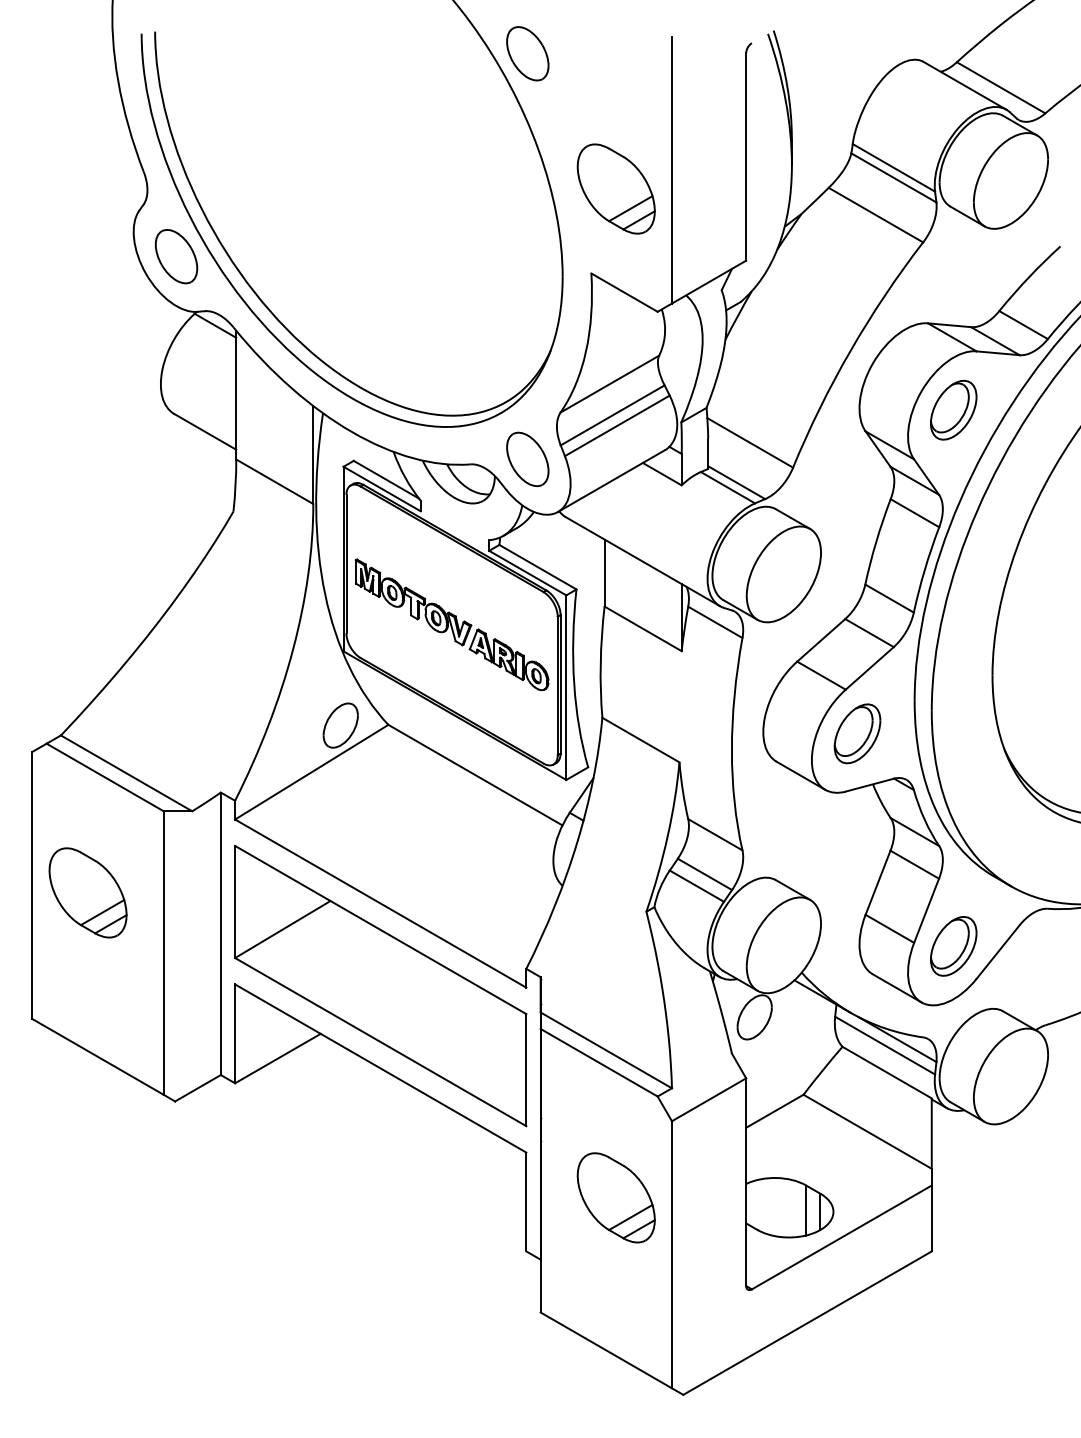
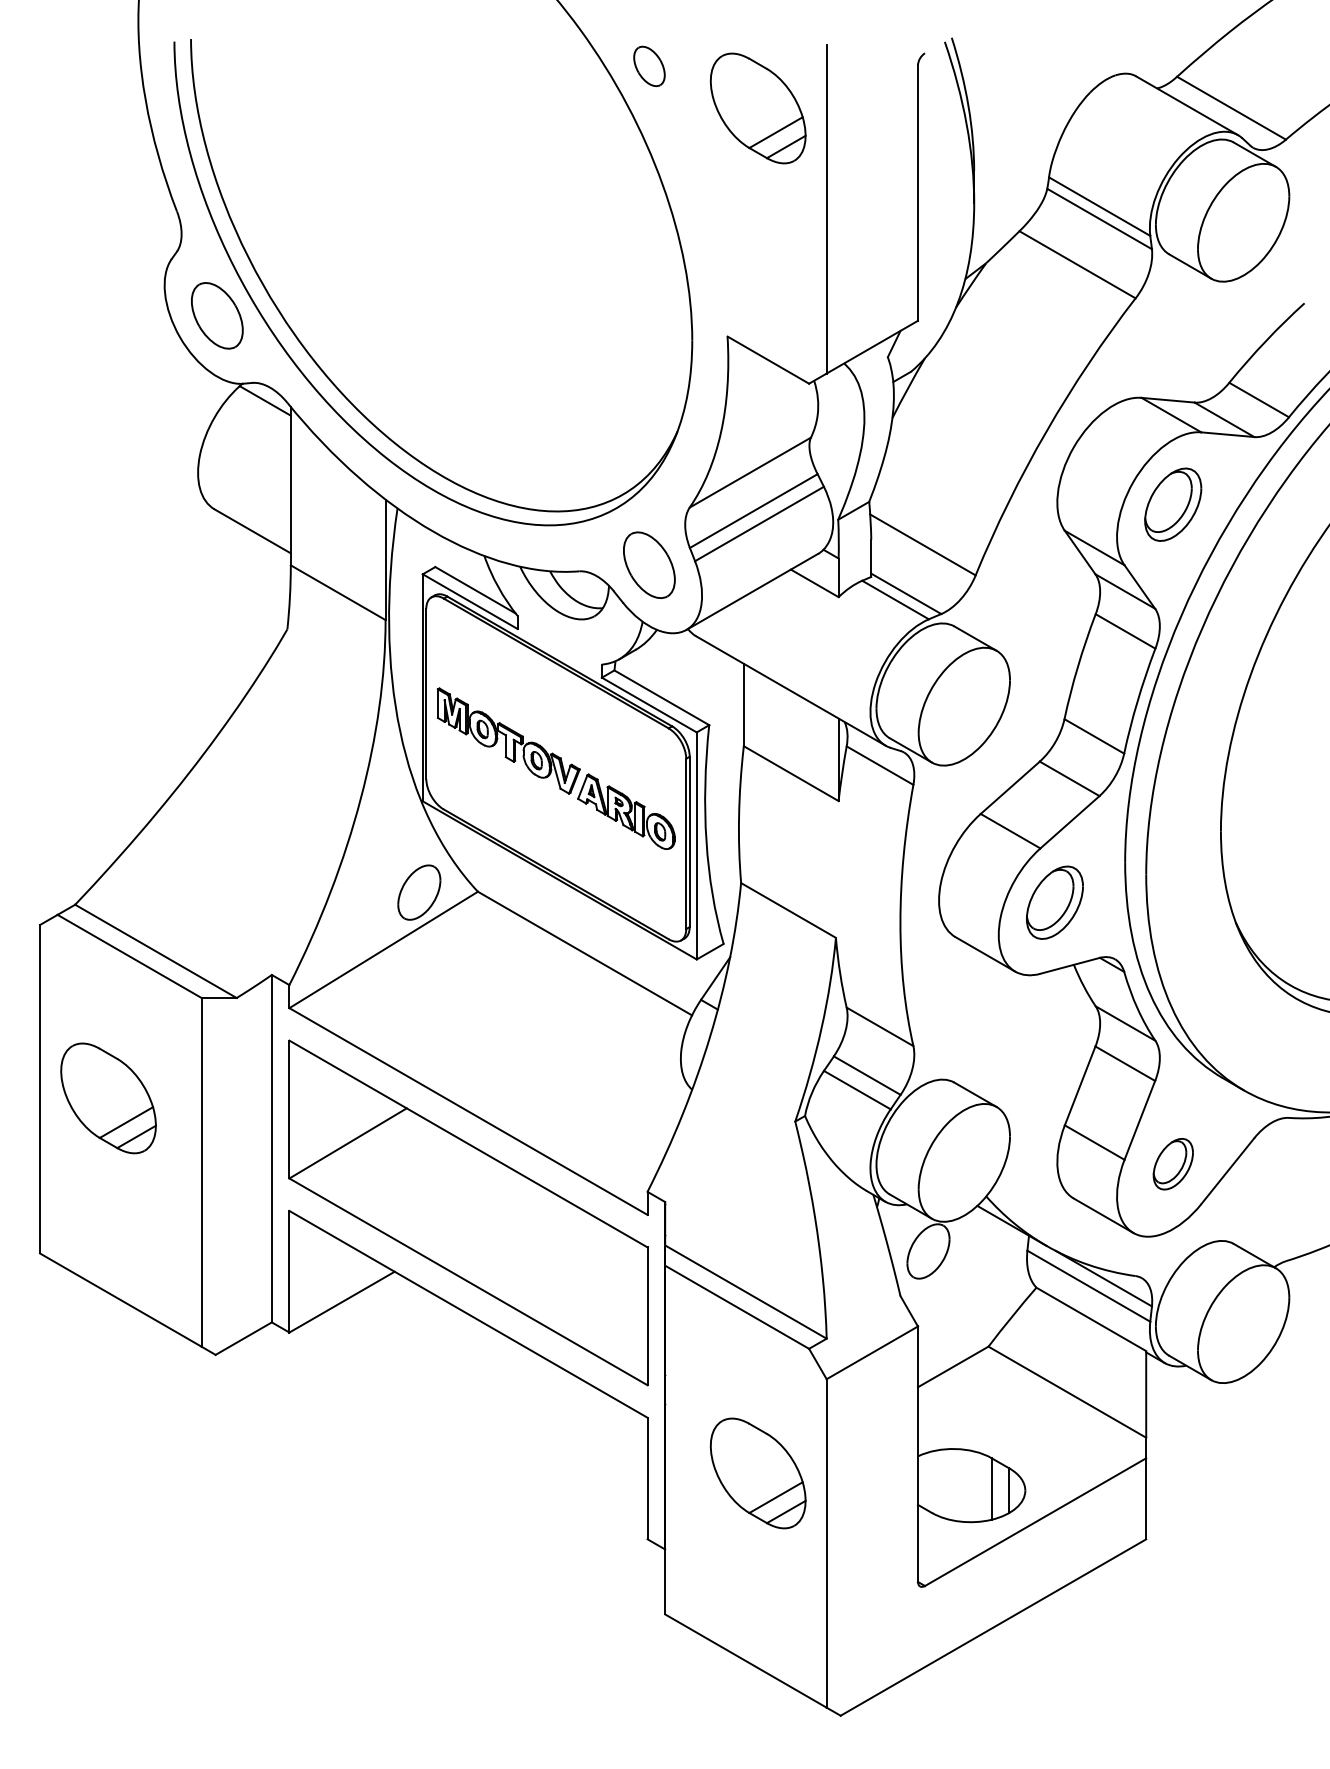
part: (527, 53) -> (649, 66), size x0.6
part: (615, 188) -> (757, 107), moved
part: (953, 946) -> (1172, 1164), size x0.7

